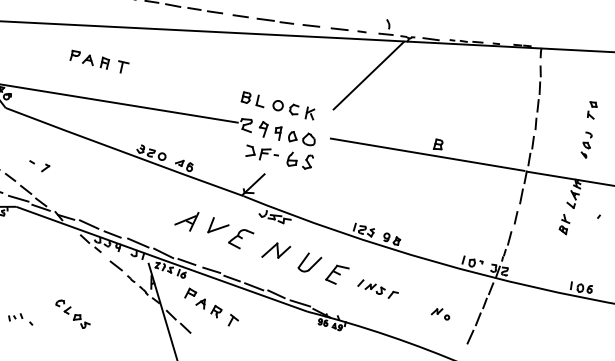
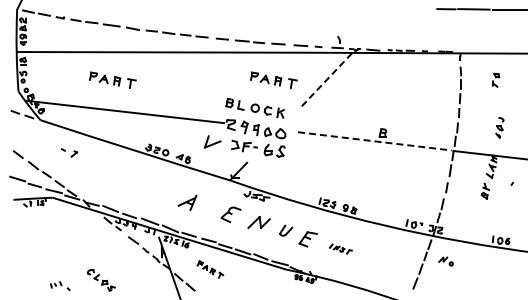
part: (302, 70) -> (273, 79), added
line: (368, 76) -> (325, 81), solid -> dashed
part: (591, 109) -> (495, 79), moved
line: (428, 154) -> (375, 141), solid -> dashed
part: (39, 165) -> (69, 152), moved
part: (218, 224) -> (212, 141), moved
part: (309, 262) -> (285, 230), size x0.7
part: (377, 288) -> (340, 248), size x0.7
part: (211, 307) -> (210, 269), size x0.6
part: (439, 314) -> (445, 261), moved

